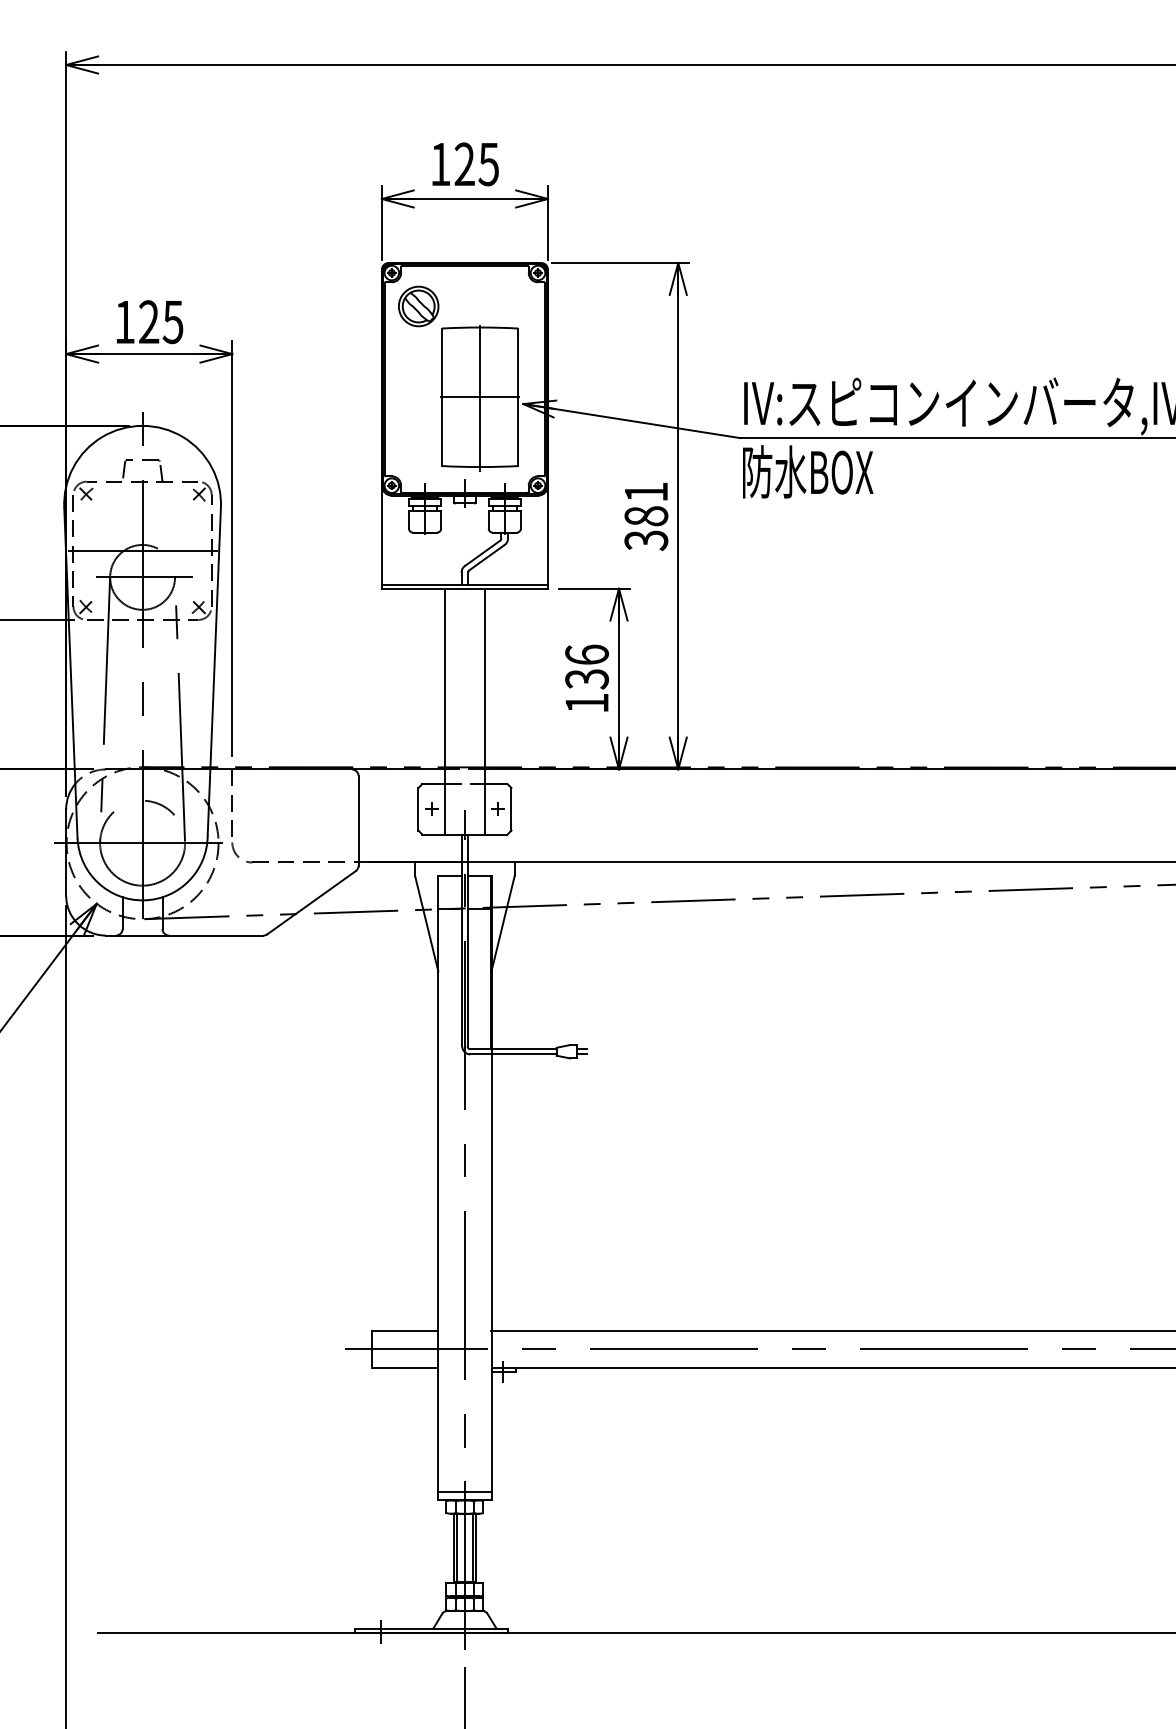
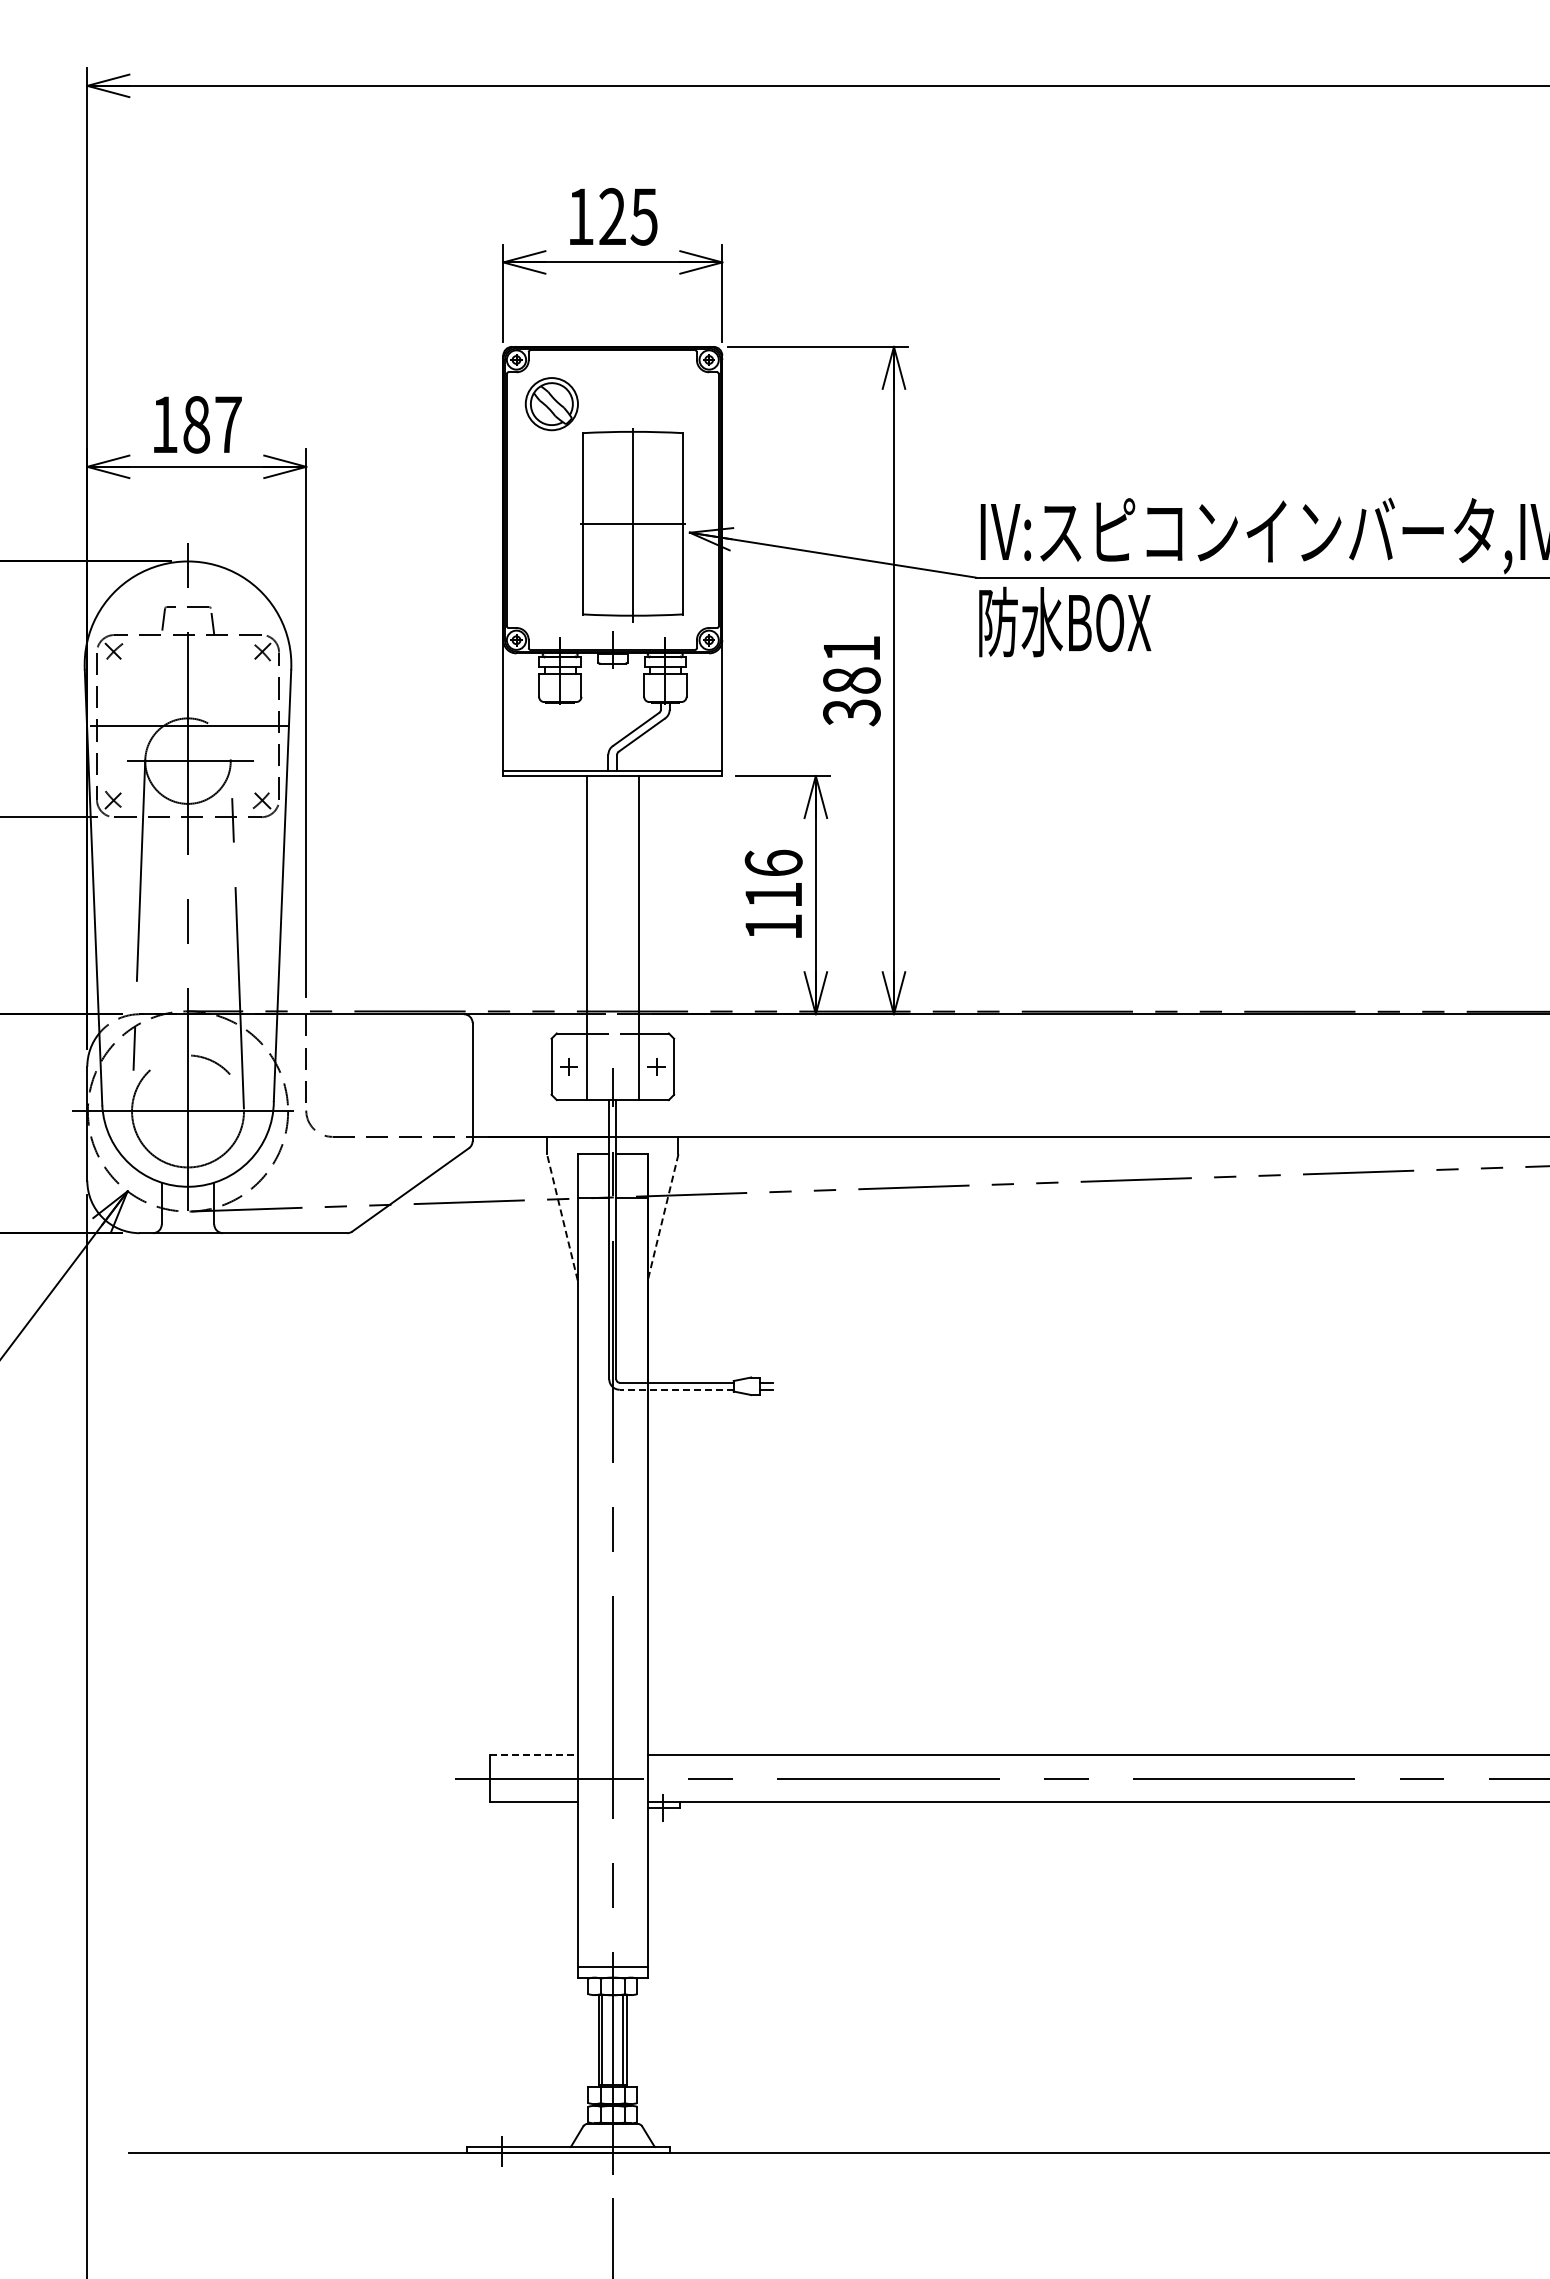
text: (161, 321) -> (212, 424), 125 -> 187
text: (586, 679) -> (773, 895), 136 -> 116
line: (426, 923) -> (562, 1217), solid -> dashed
line: (503, 923) -> (663, 1217), solid -> dashed
line: (513, 1054) -> (676, 1389), solid -> dashed
line: (404, 1331) -> (533, 1754), solid -> dashed

